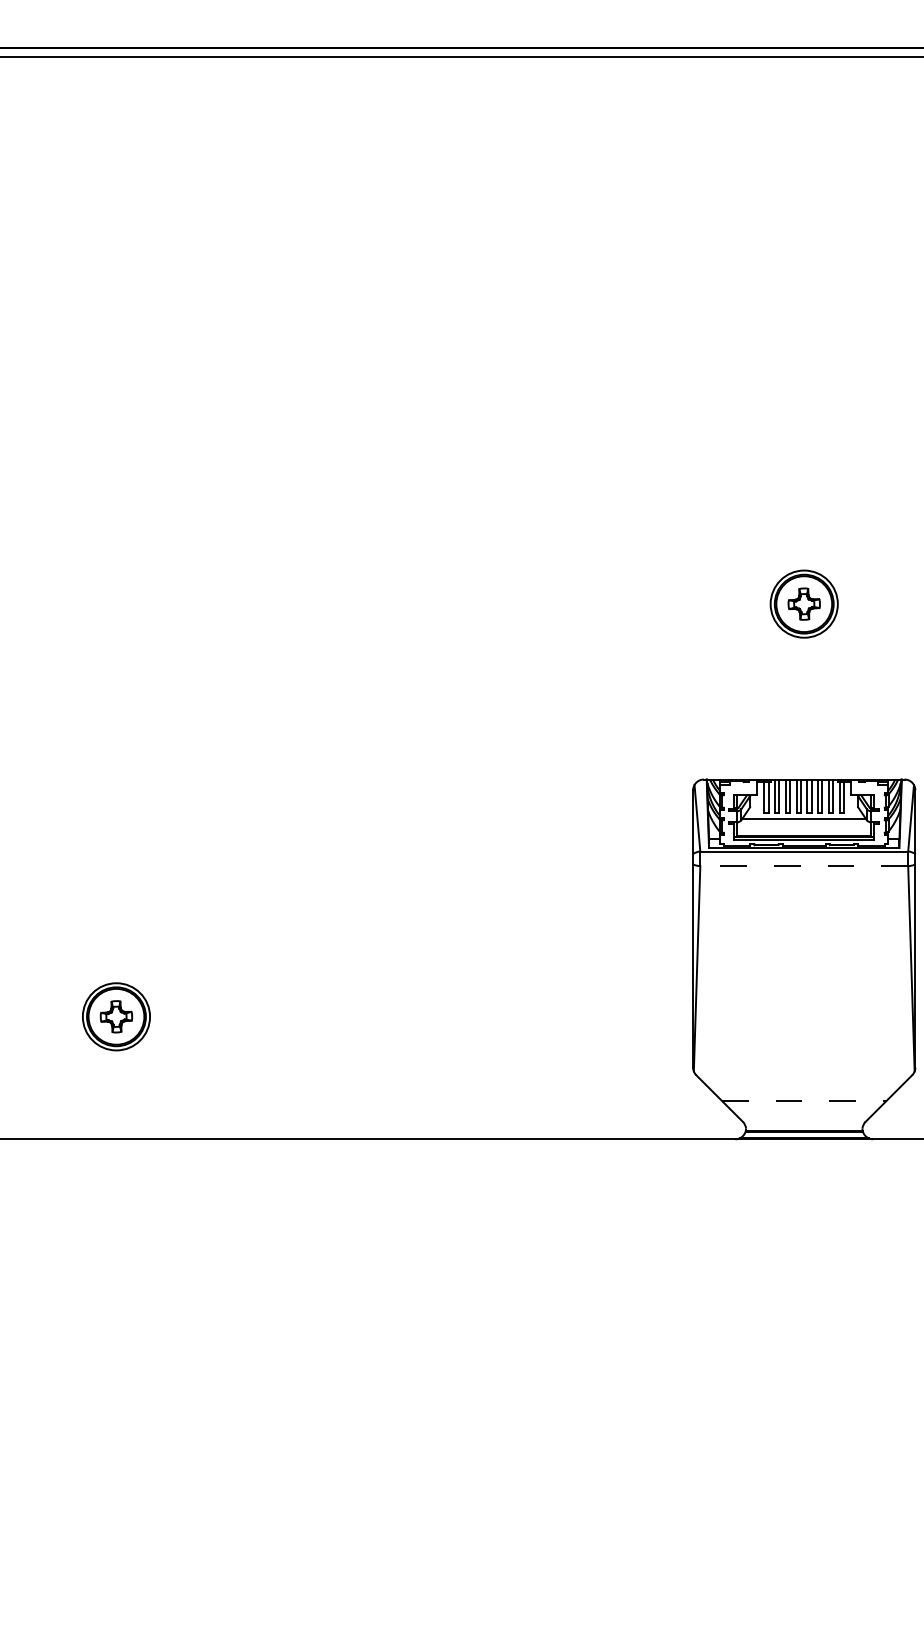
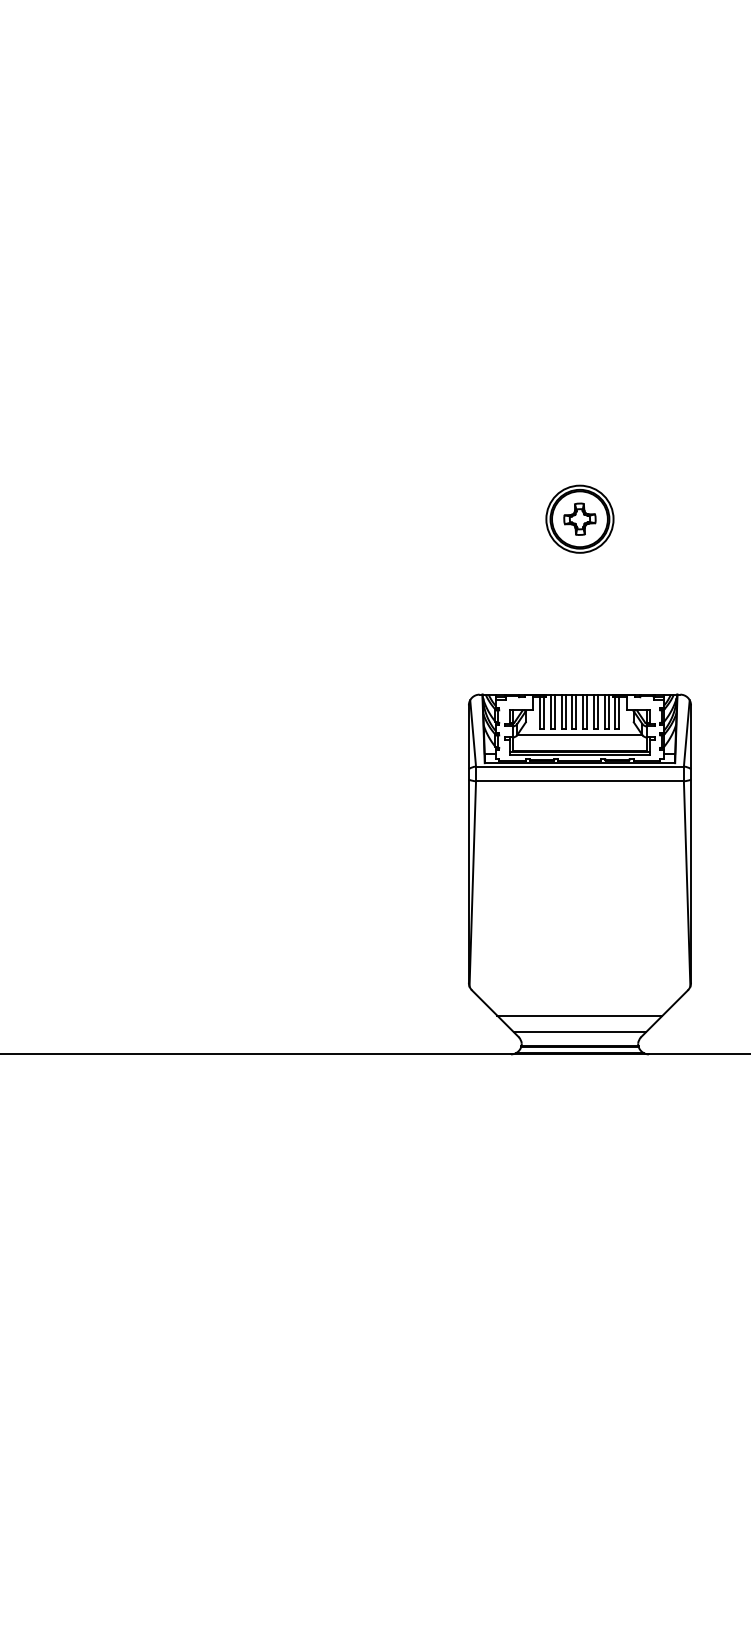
line: (804, 866) -> (580, 781), dashed -> solid
line: (804, 1100) -> (580, 1015), dashed -> solid
line: (804, 1117) -> (580, 1032), added

